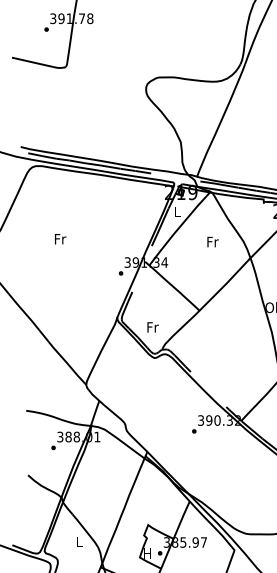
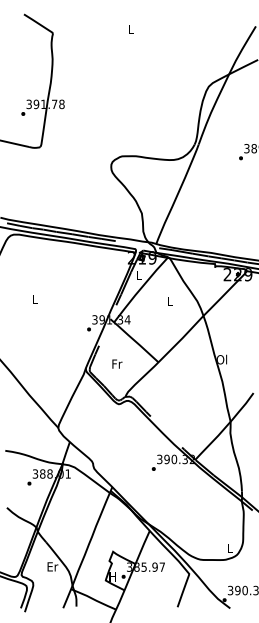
text: (60, 238) -> (35, 298), Fr -> L
text: (213, 241) -> (170, 301), Fr -> L
text: (153, 326) -> (117, 363), moved
text: (79, 541) -> (52, 566), L -> Er

